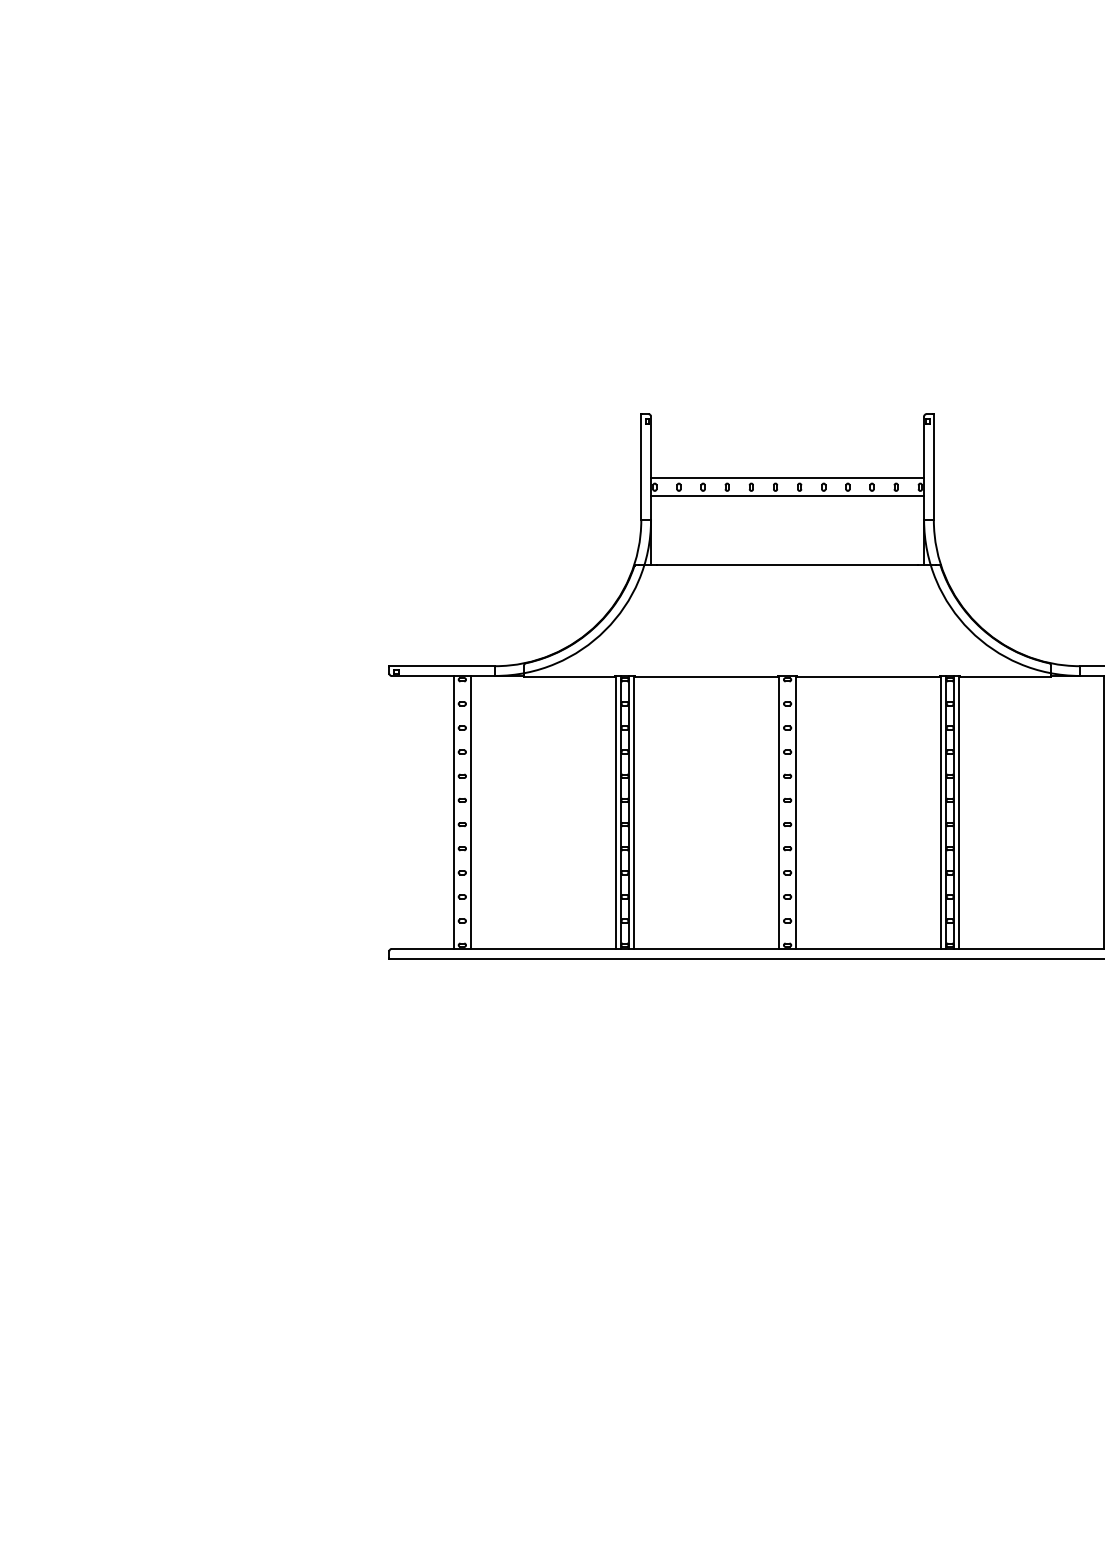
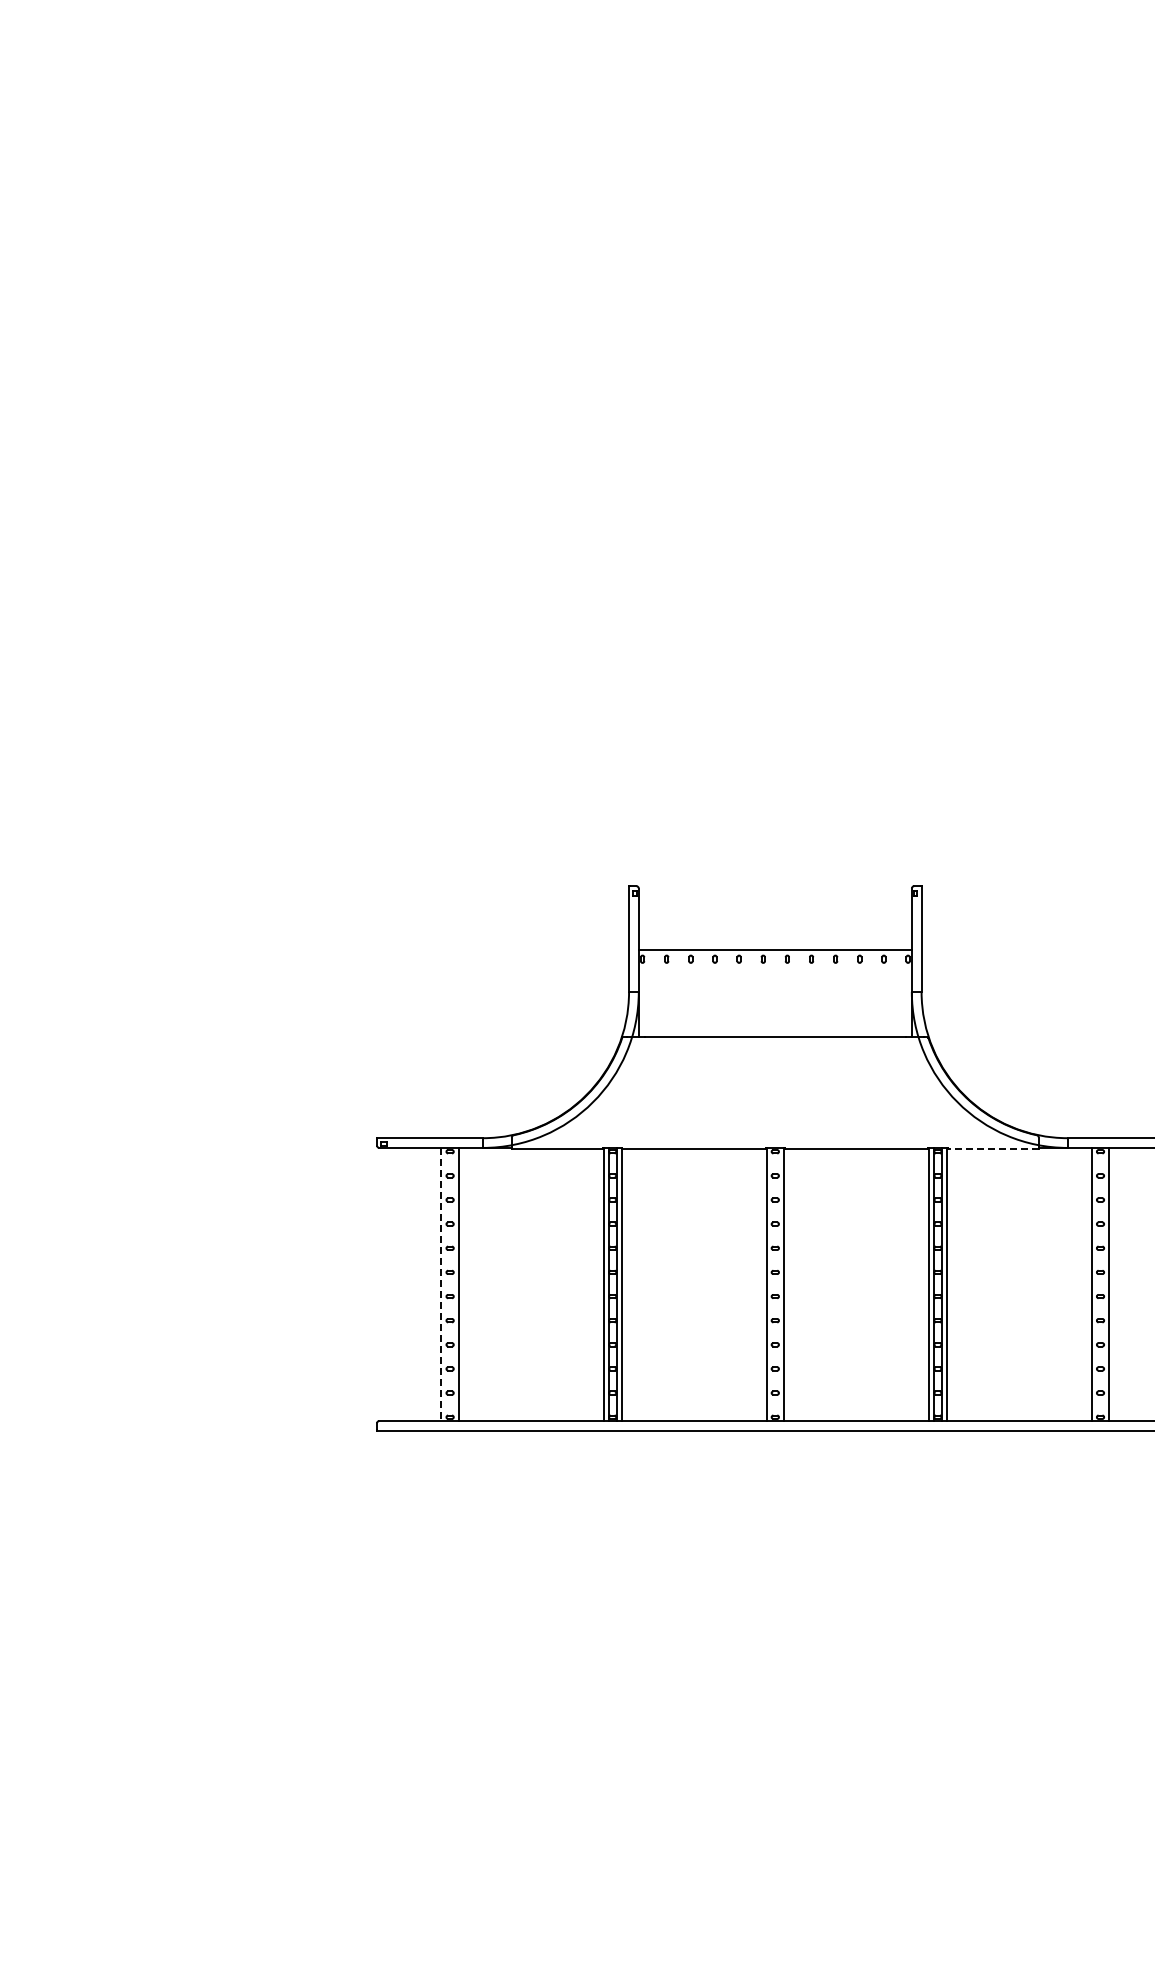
line: (786, 496) -> (774, 968), removed
line: (1005, 676) -> (993, 1148), solid -> dashed
line: (453, 812) -> (441, 1284), solid -> dashed

